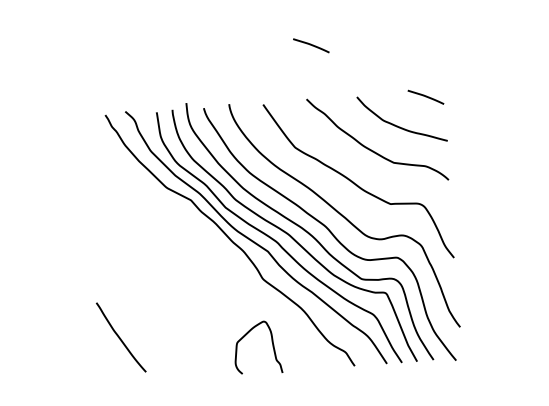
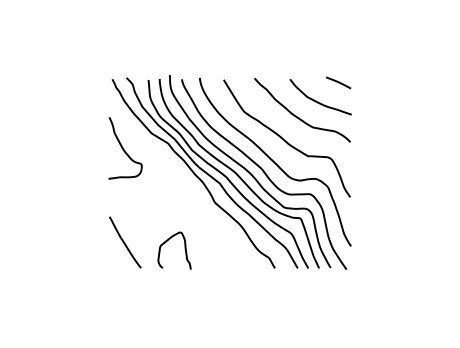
line: (311, 45) -> (260, 40), removed
curve: (129, 213) -> (124, 149), added
curve: (120, 337) -> (124, 242), moved
curve: (271, 345) -> (184, 249), moved

